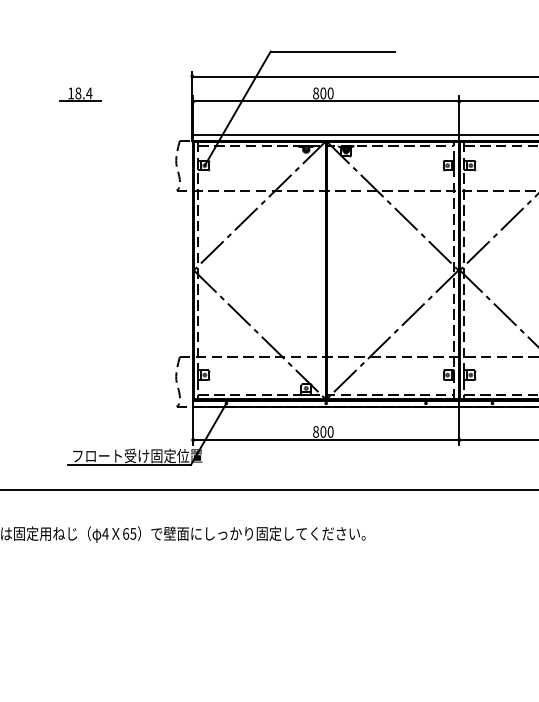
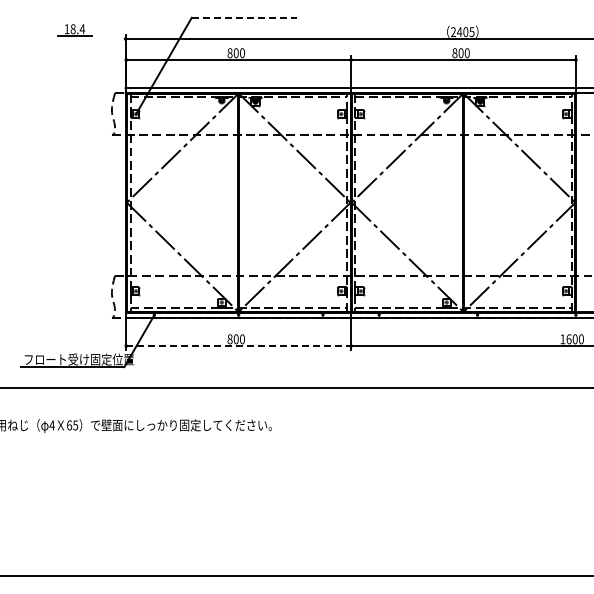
line: (333, 51) -> (244, 17), solid -> dashed
part: (79, 94) -> (74, 30), moved
line: (327, 440) -> (239, 346), solid -> dashed

